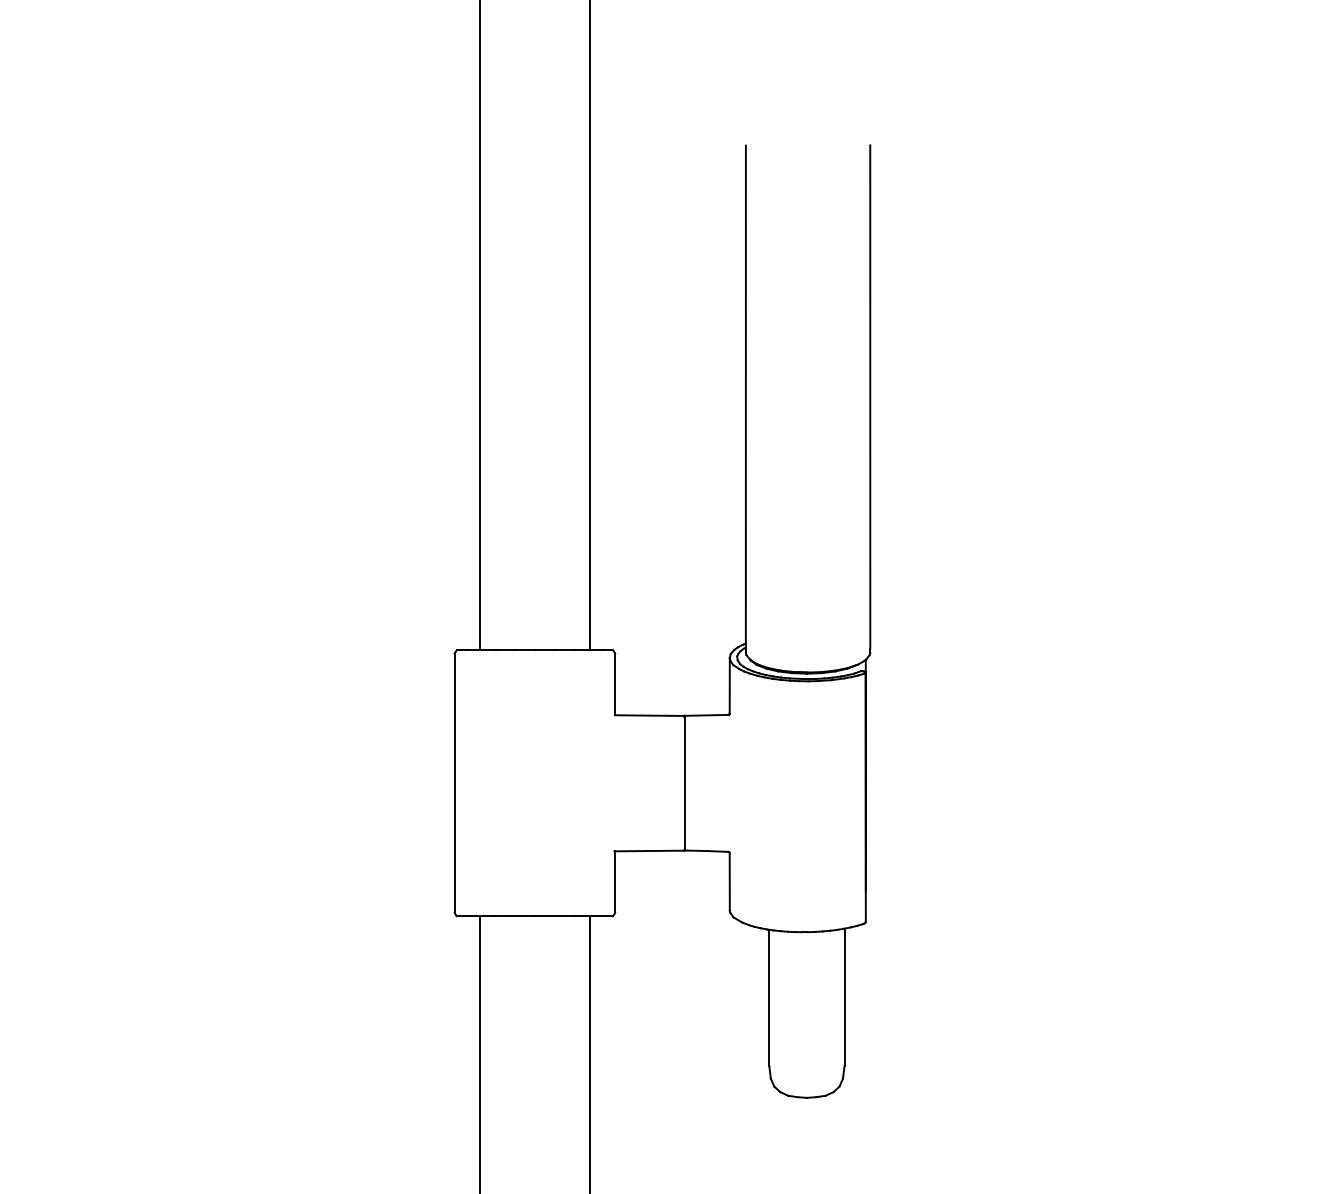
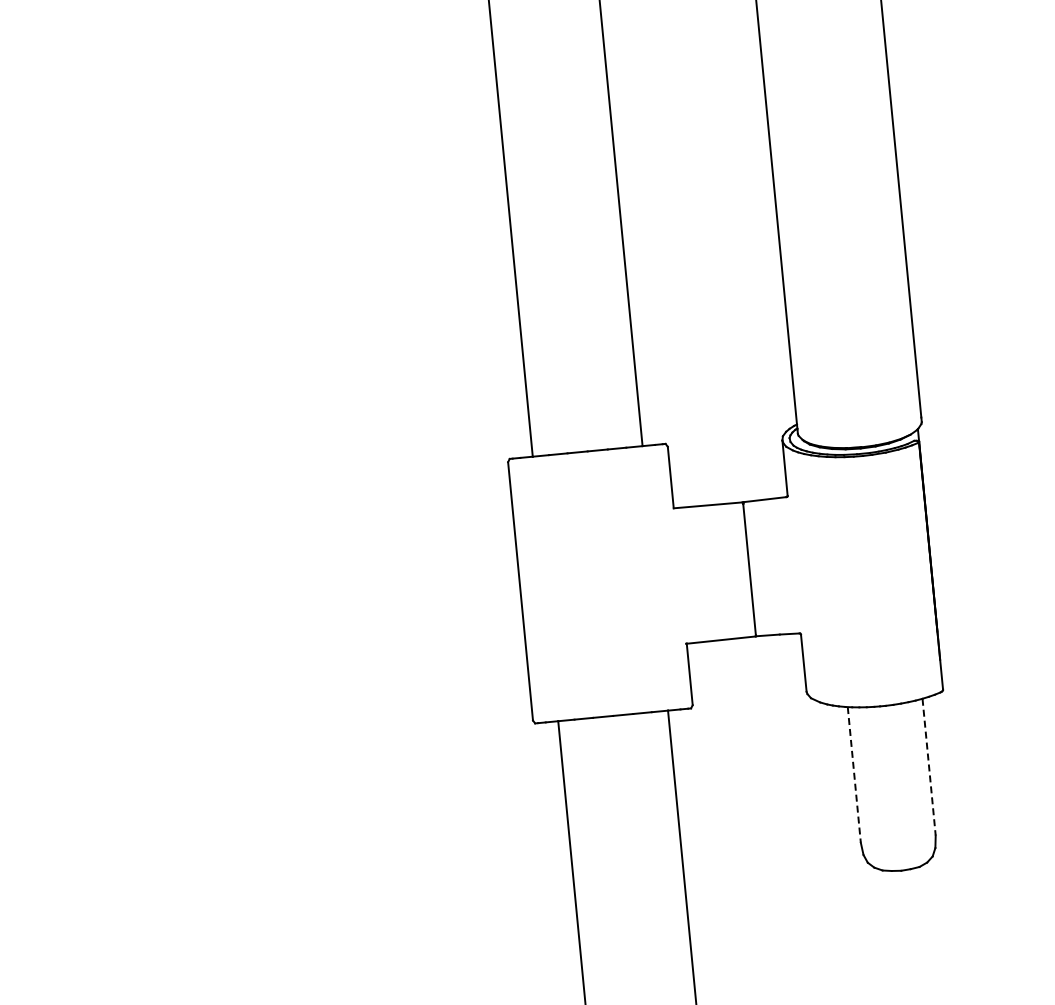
line: (844, 997) -> (929, 767), solid -> dashed
line: (769, 998) -> (854, 775), solid -> dashed

